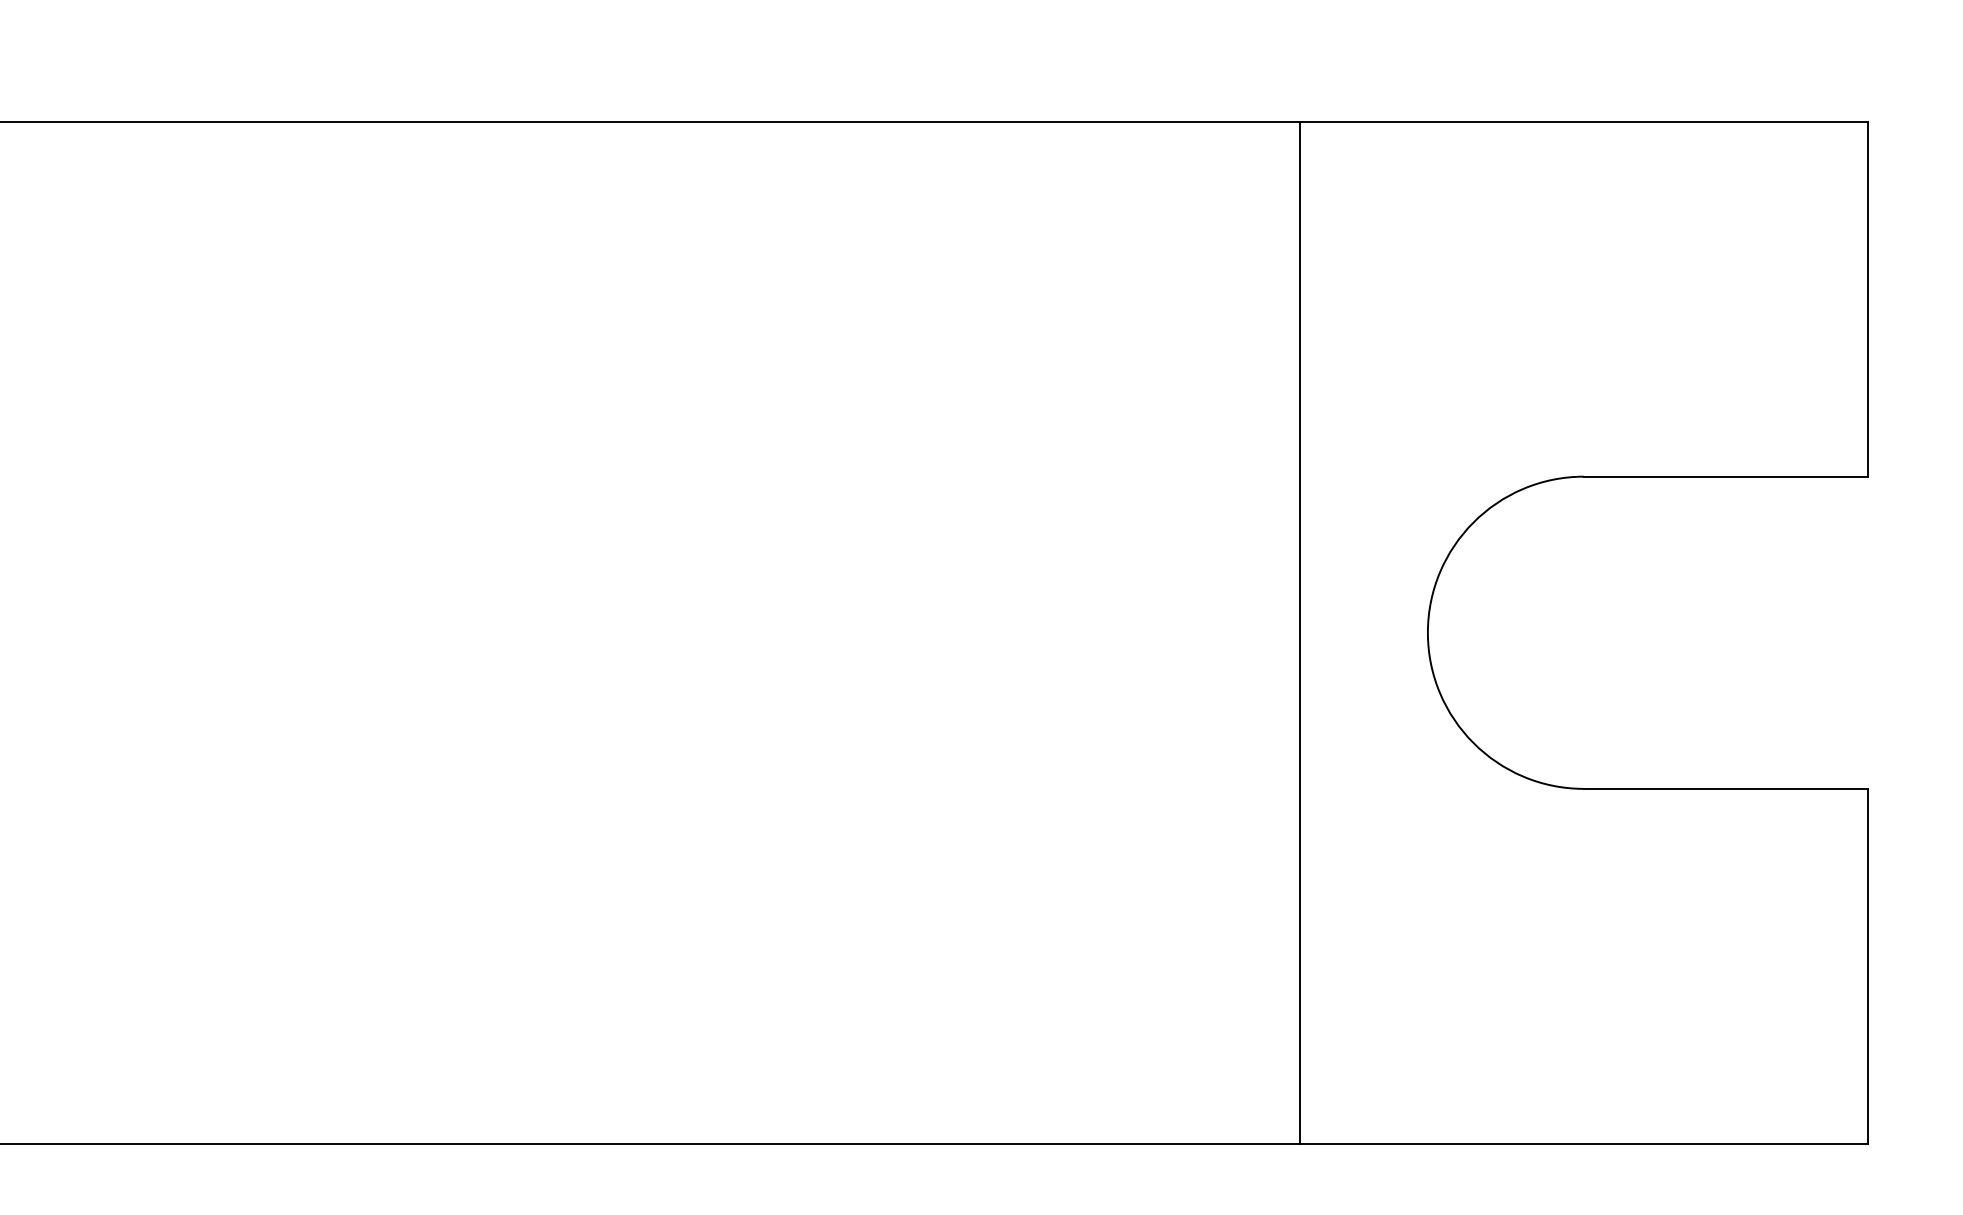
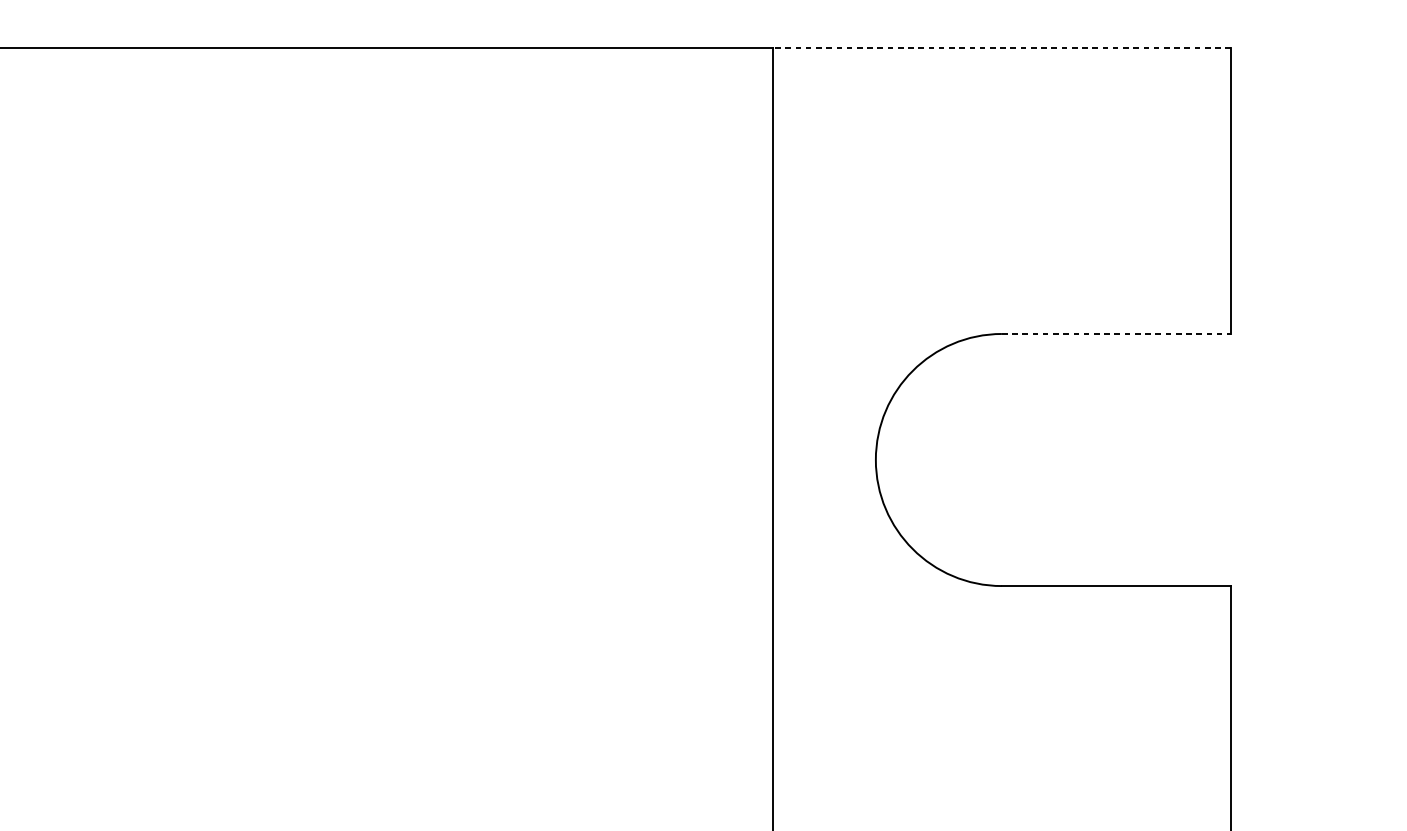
line: (1584, 121) -> (1002, 47), solid -> dashed
line: (1725, 476) -> (1116, 333), solid -> dashed

